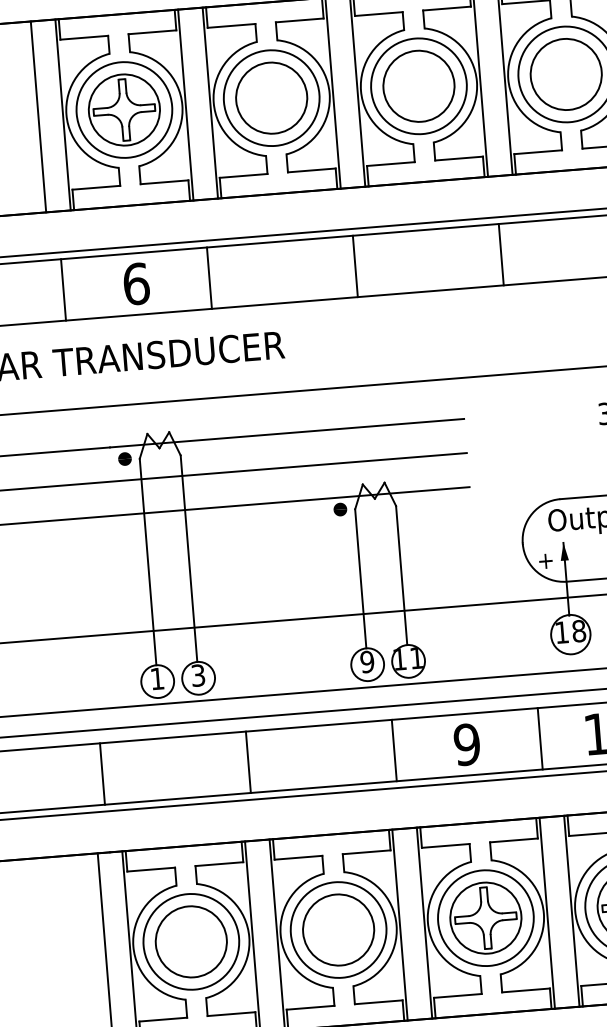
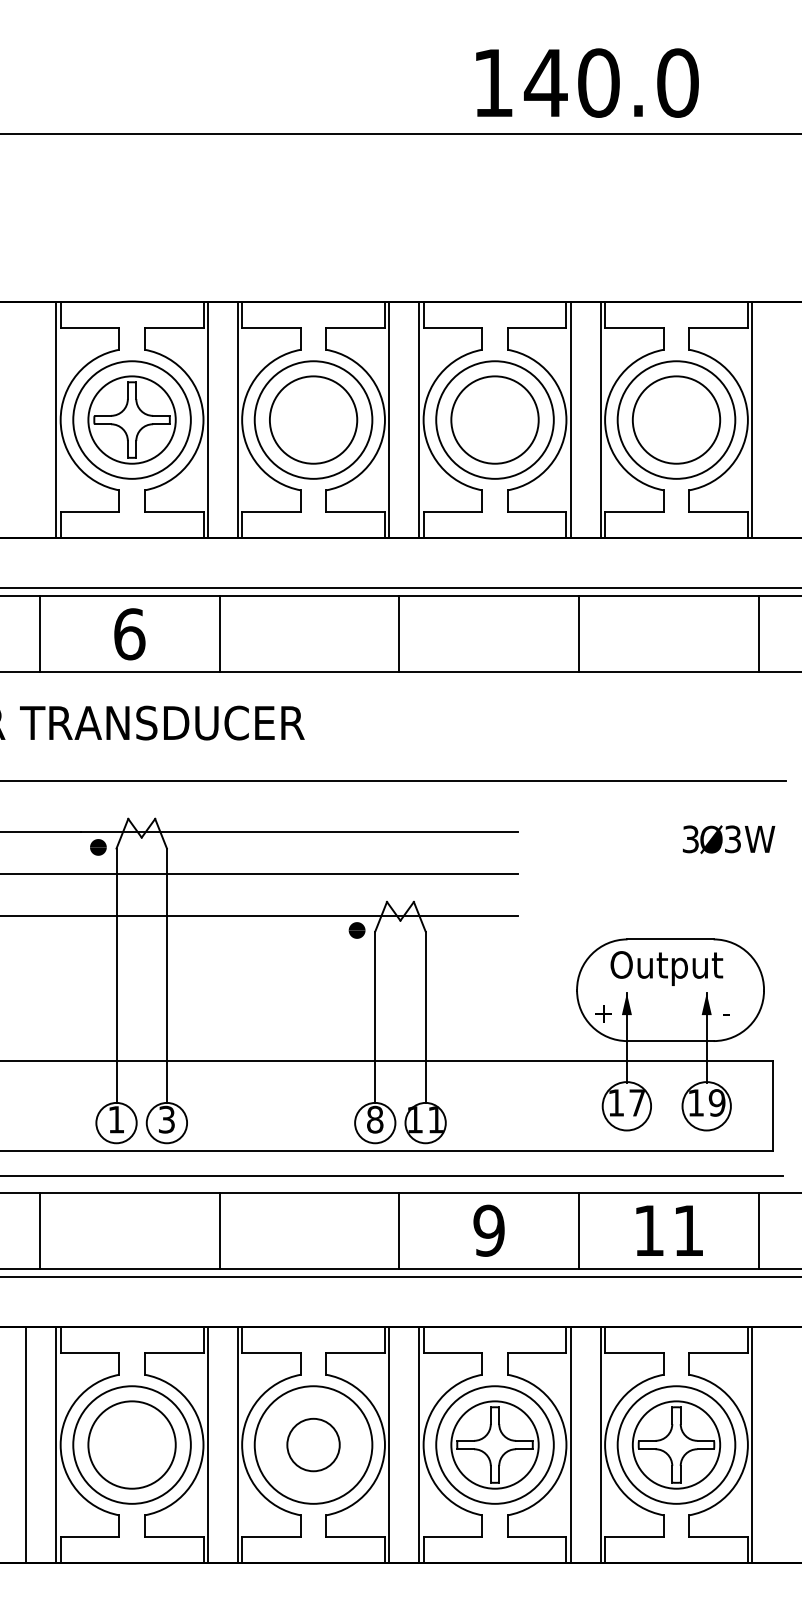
line: (38, 116) -> (26, 419), removed
text: (579, 630) -> (637, 1102), 18 -> 17
text: (366, 661) -> (374, 1119), 9 -> 8
circle: (338, 929) -> (313, 1444), size x0.6

